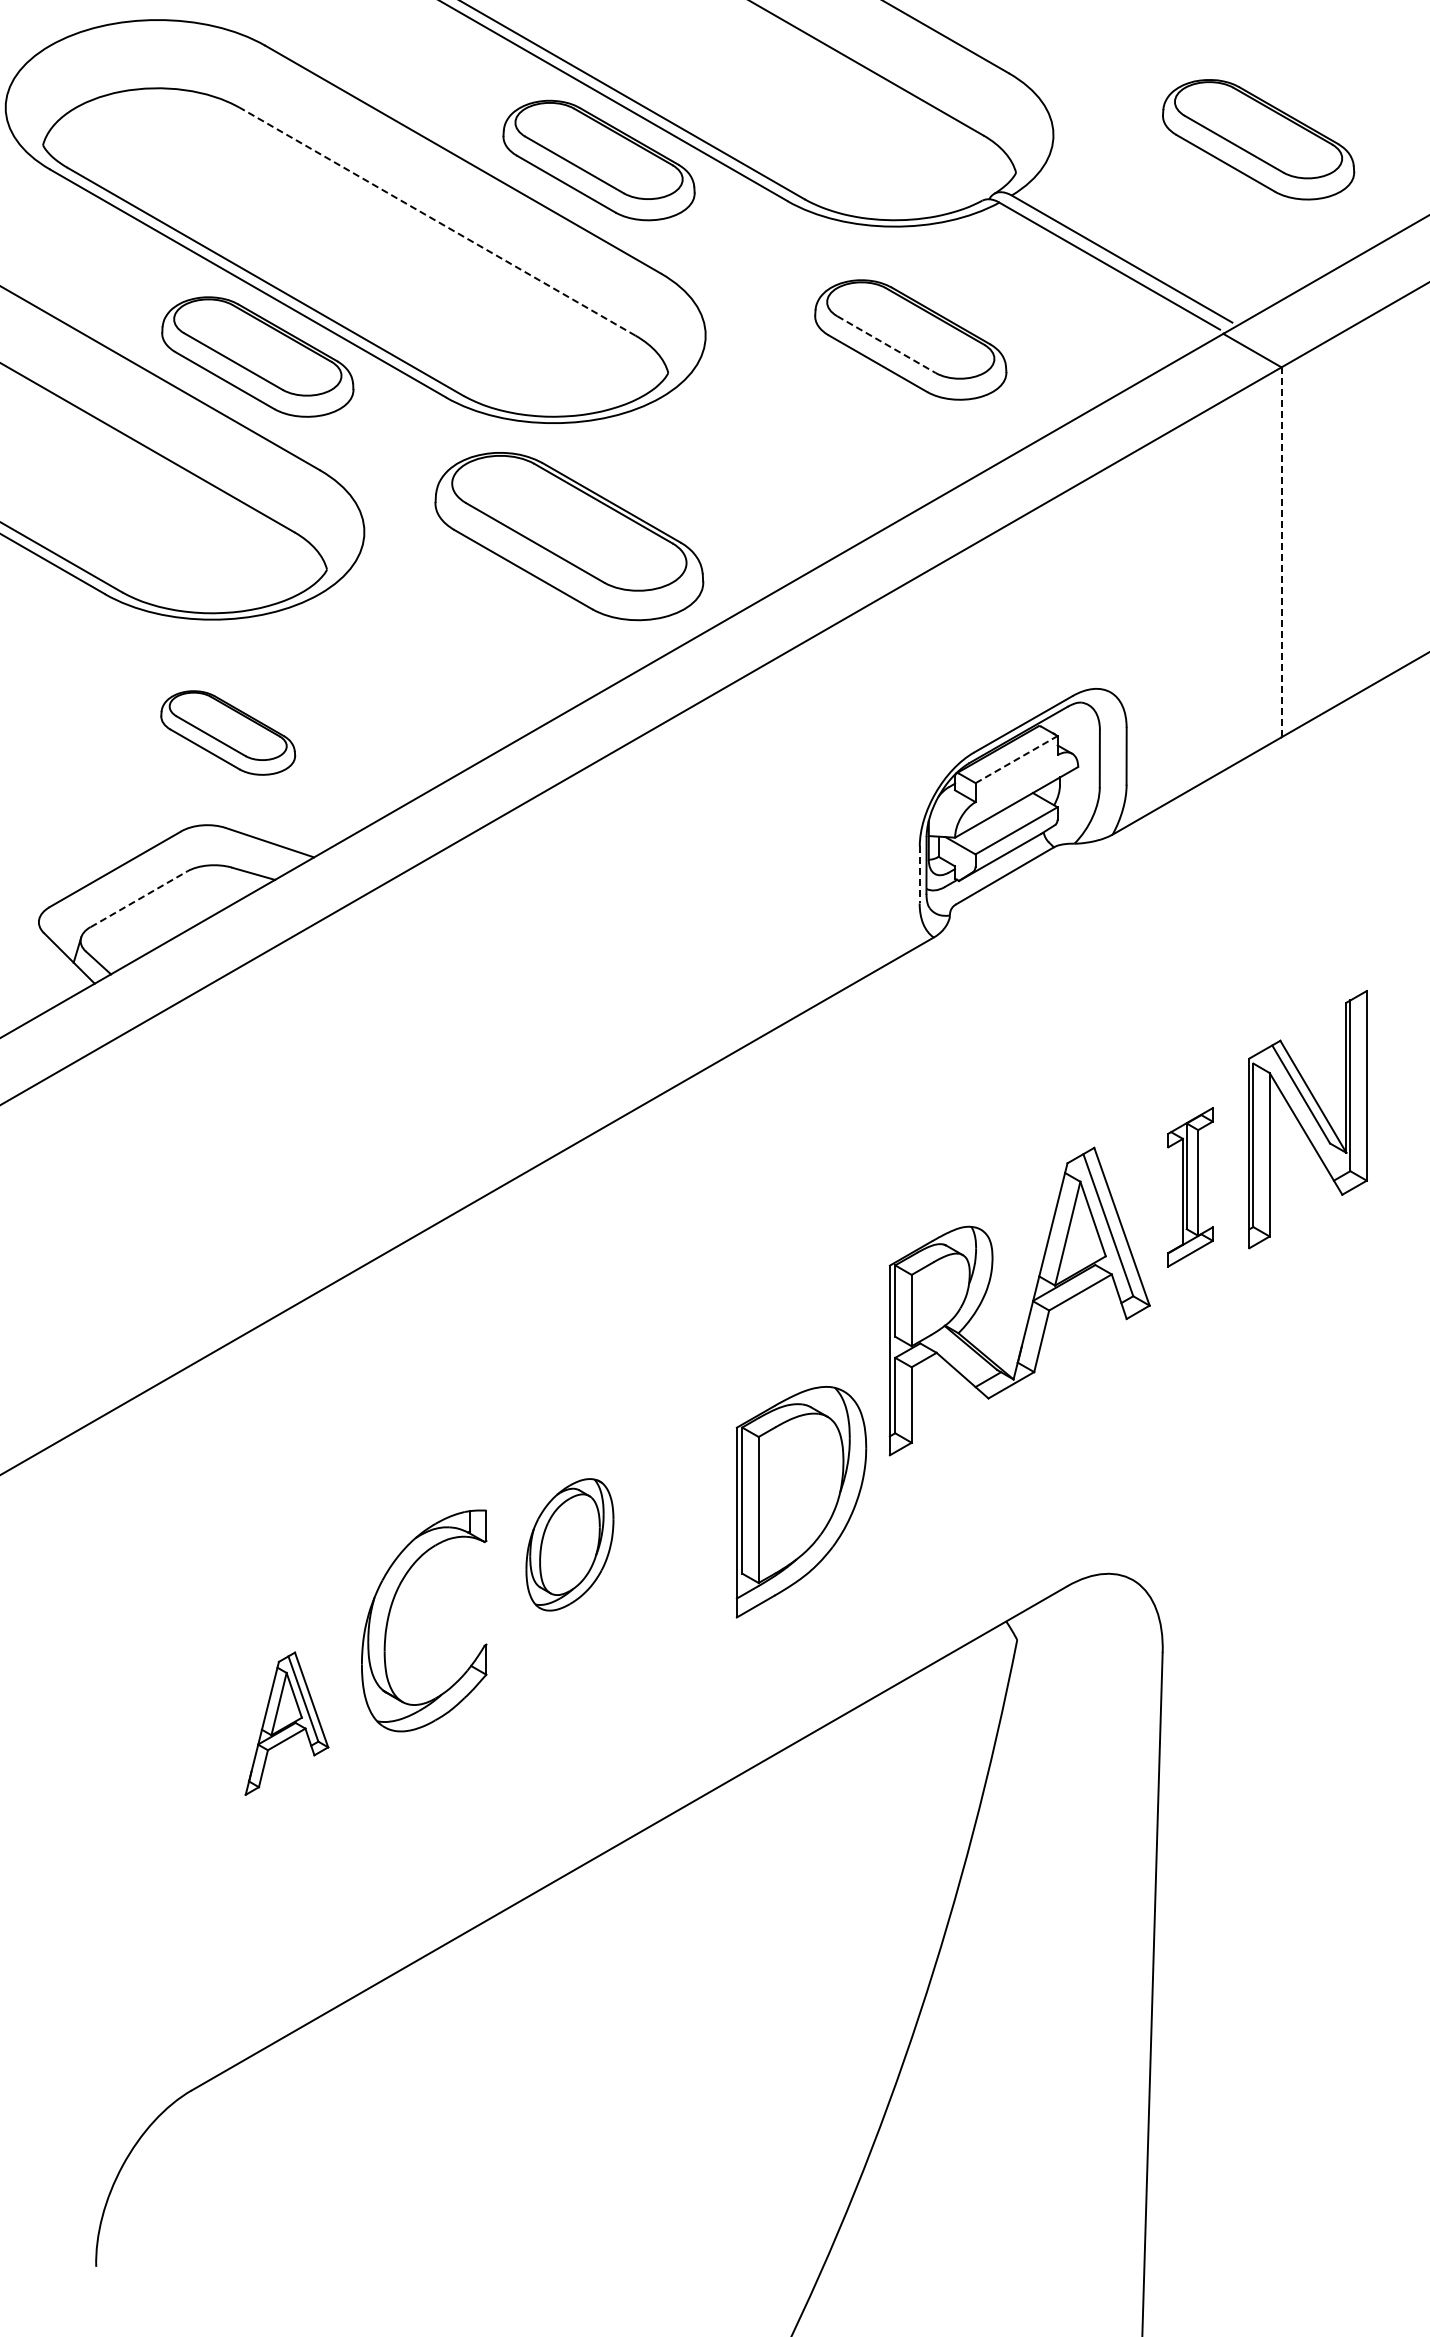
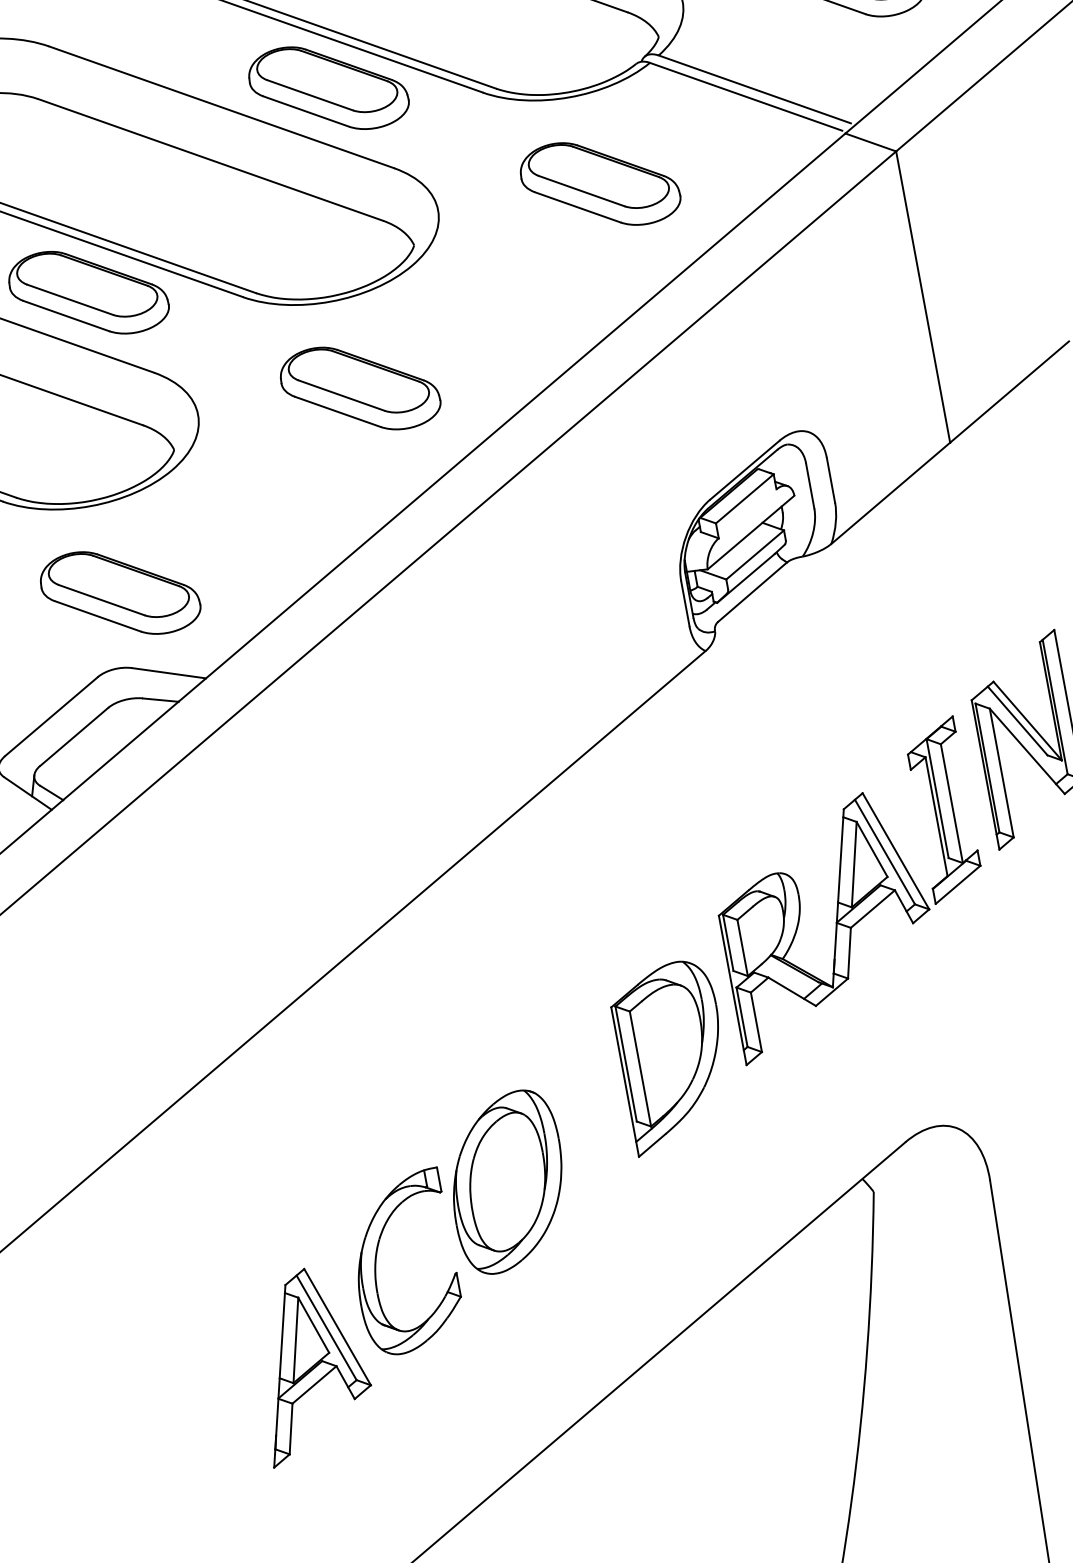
line: (437, 221) -> (210, 159), dashed -> solid
line: (886, 344) -> (581, 191), dashed -> solid
part: (569, 536) -> (360, 388), size x0.71
line: (1281, 552) -> (923, 297), dashed -> solid
part: (227, 732) -> (119, 592), size x1.43
line: (1017, 759) -> (745, 498), dashed -> solid
line: (919, 874) -> (685, 603), dashed -> solid
line: (138, 899) -> (73, 737), dashed -> solid
part: (1190, 1187) -> (944, 810), size x1.43
part: (801, 1502) -> (673, 1056), moved
part: (569, 1544) -> (507, 1182), size x1.67
part: (286, 1723) -> (310, 1364), size x1.67

